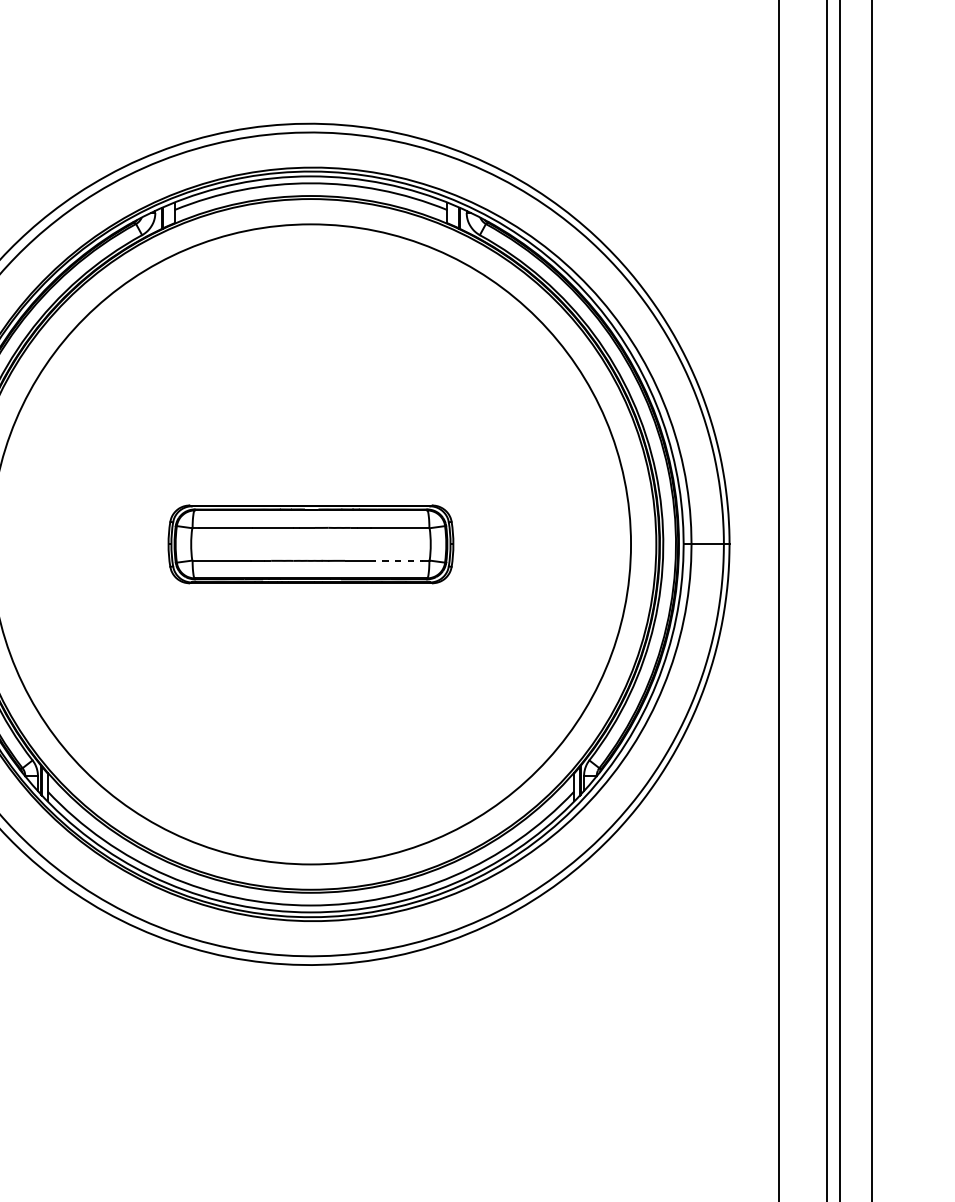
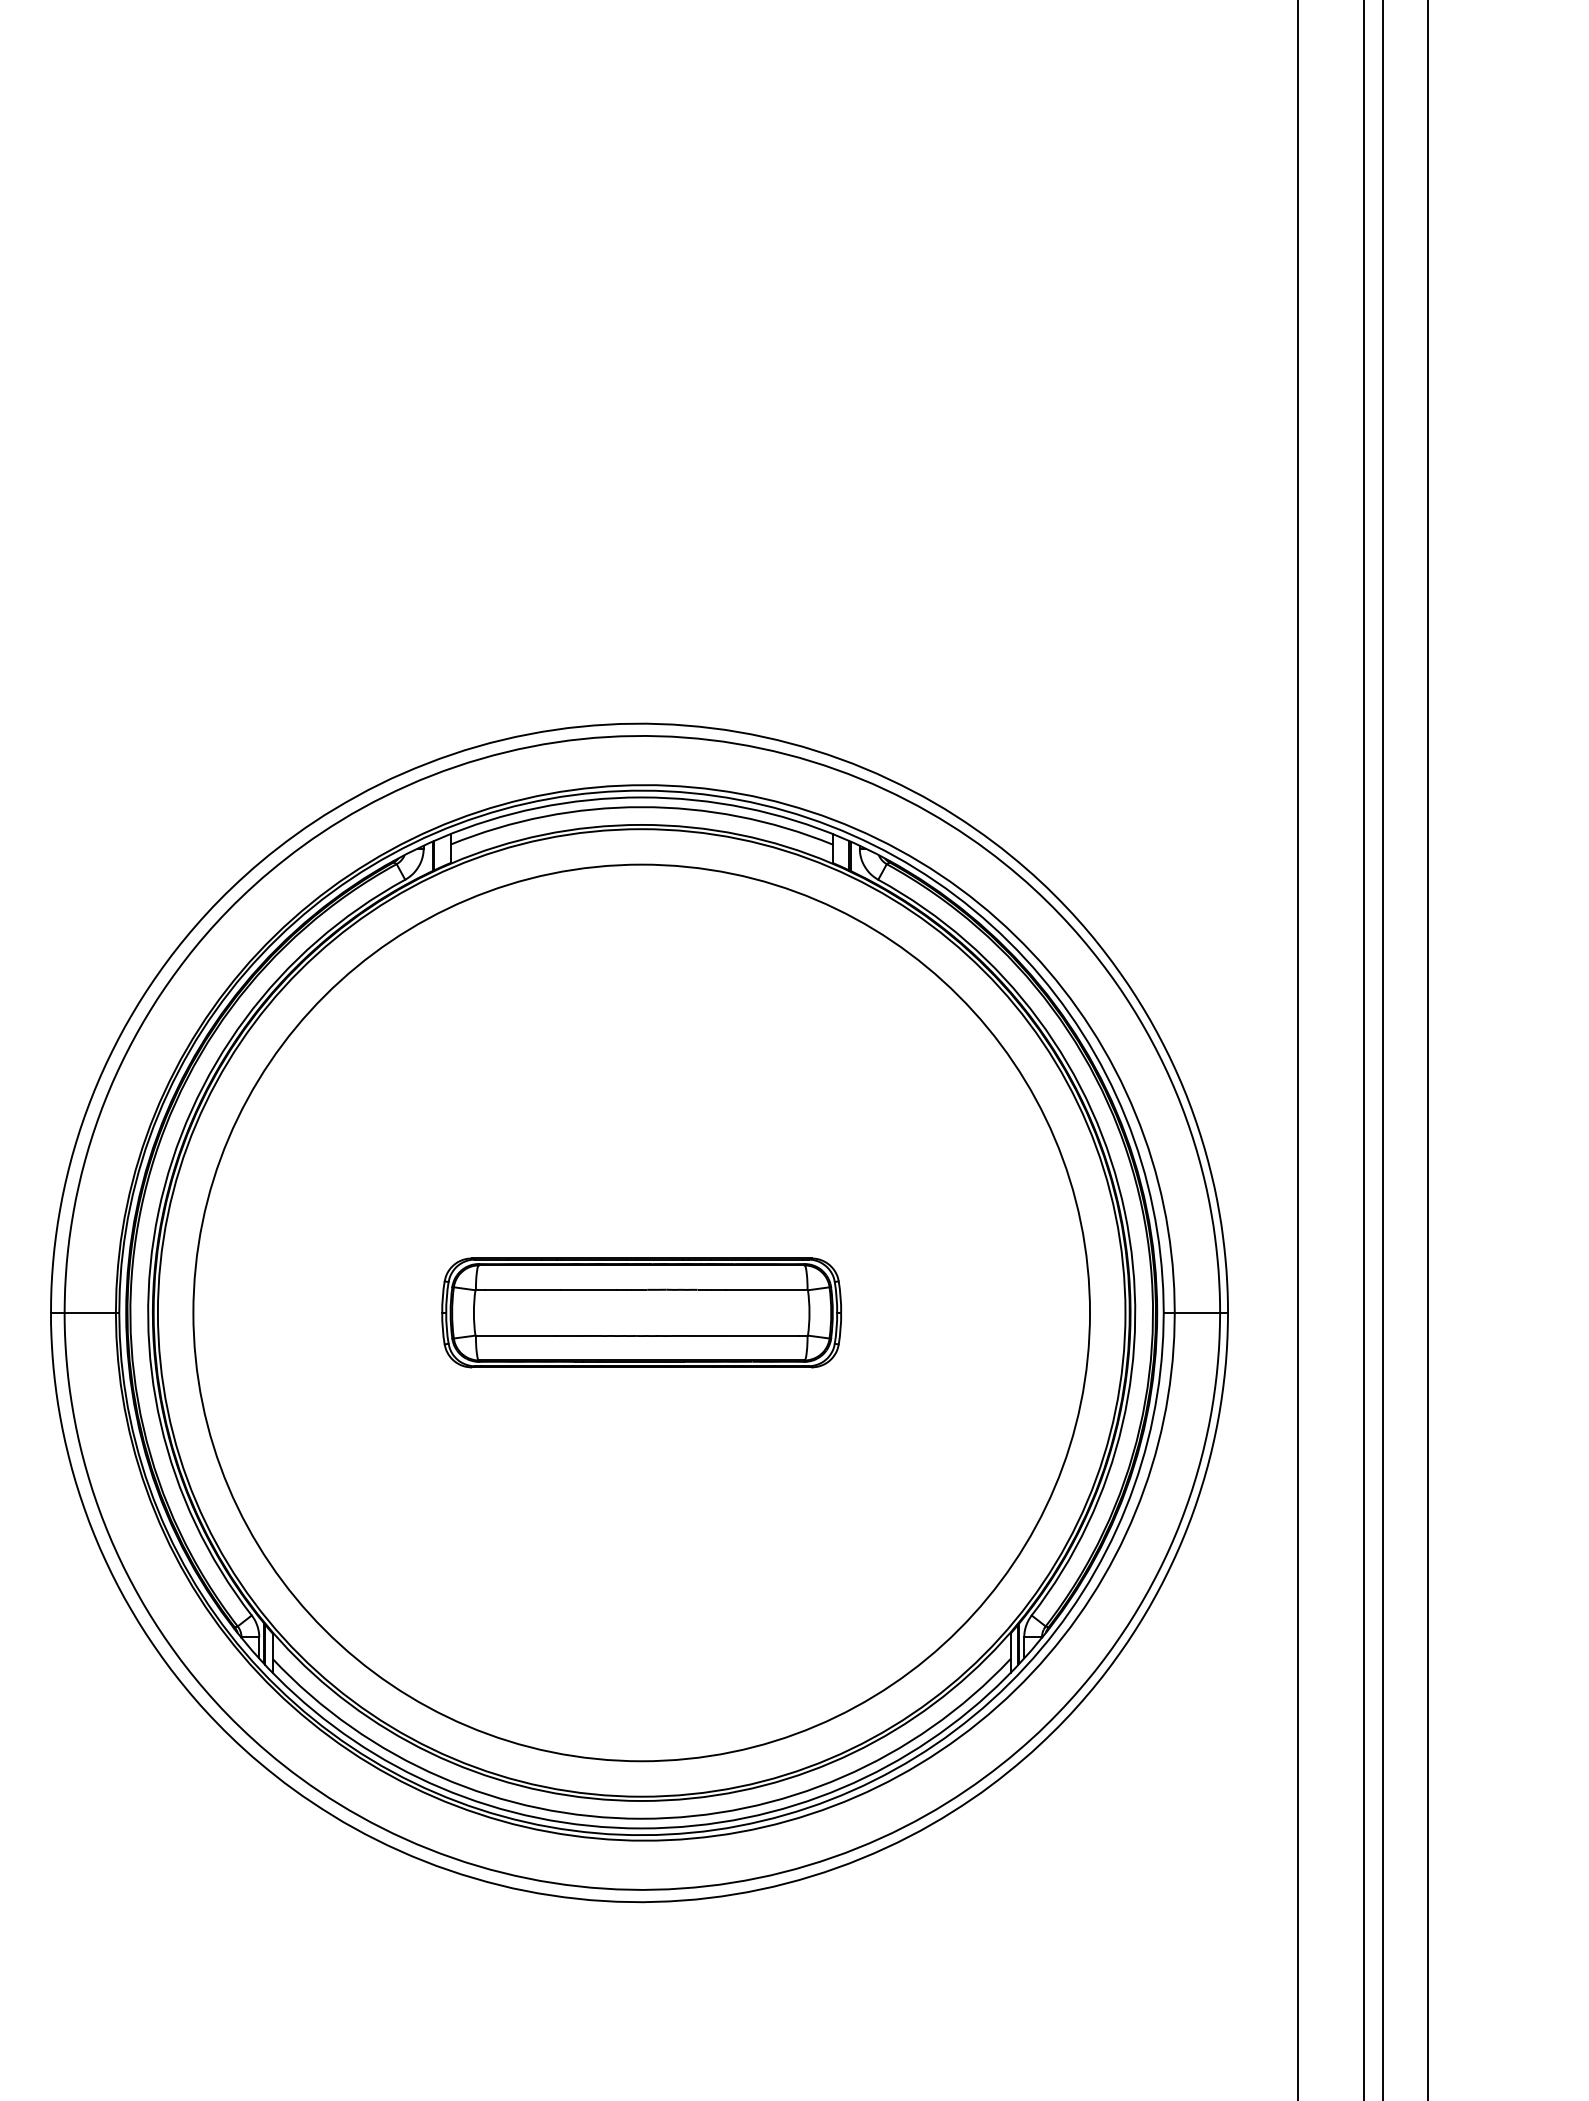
line: (396, 560) -> (761, 1335), dashed -> solid

